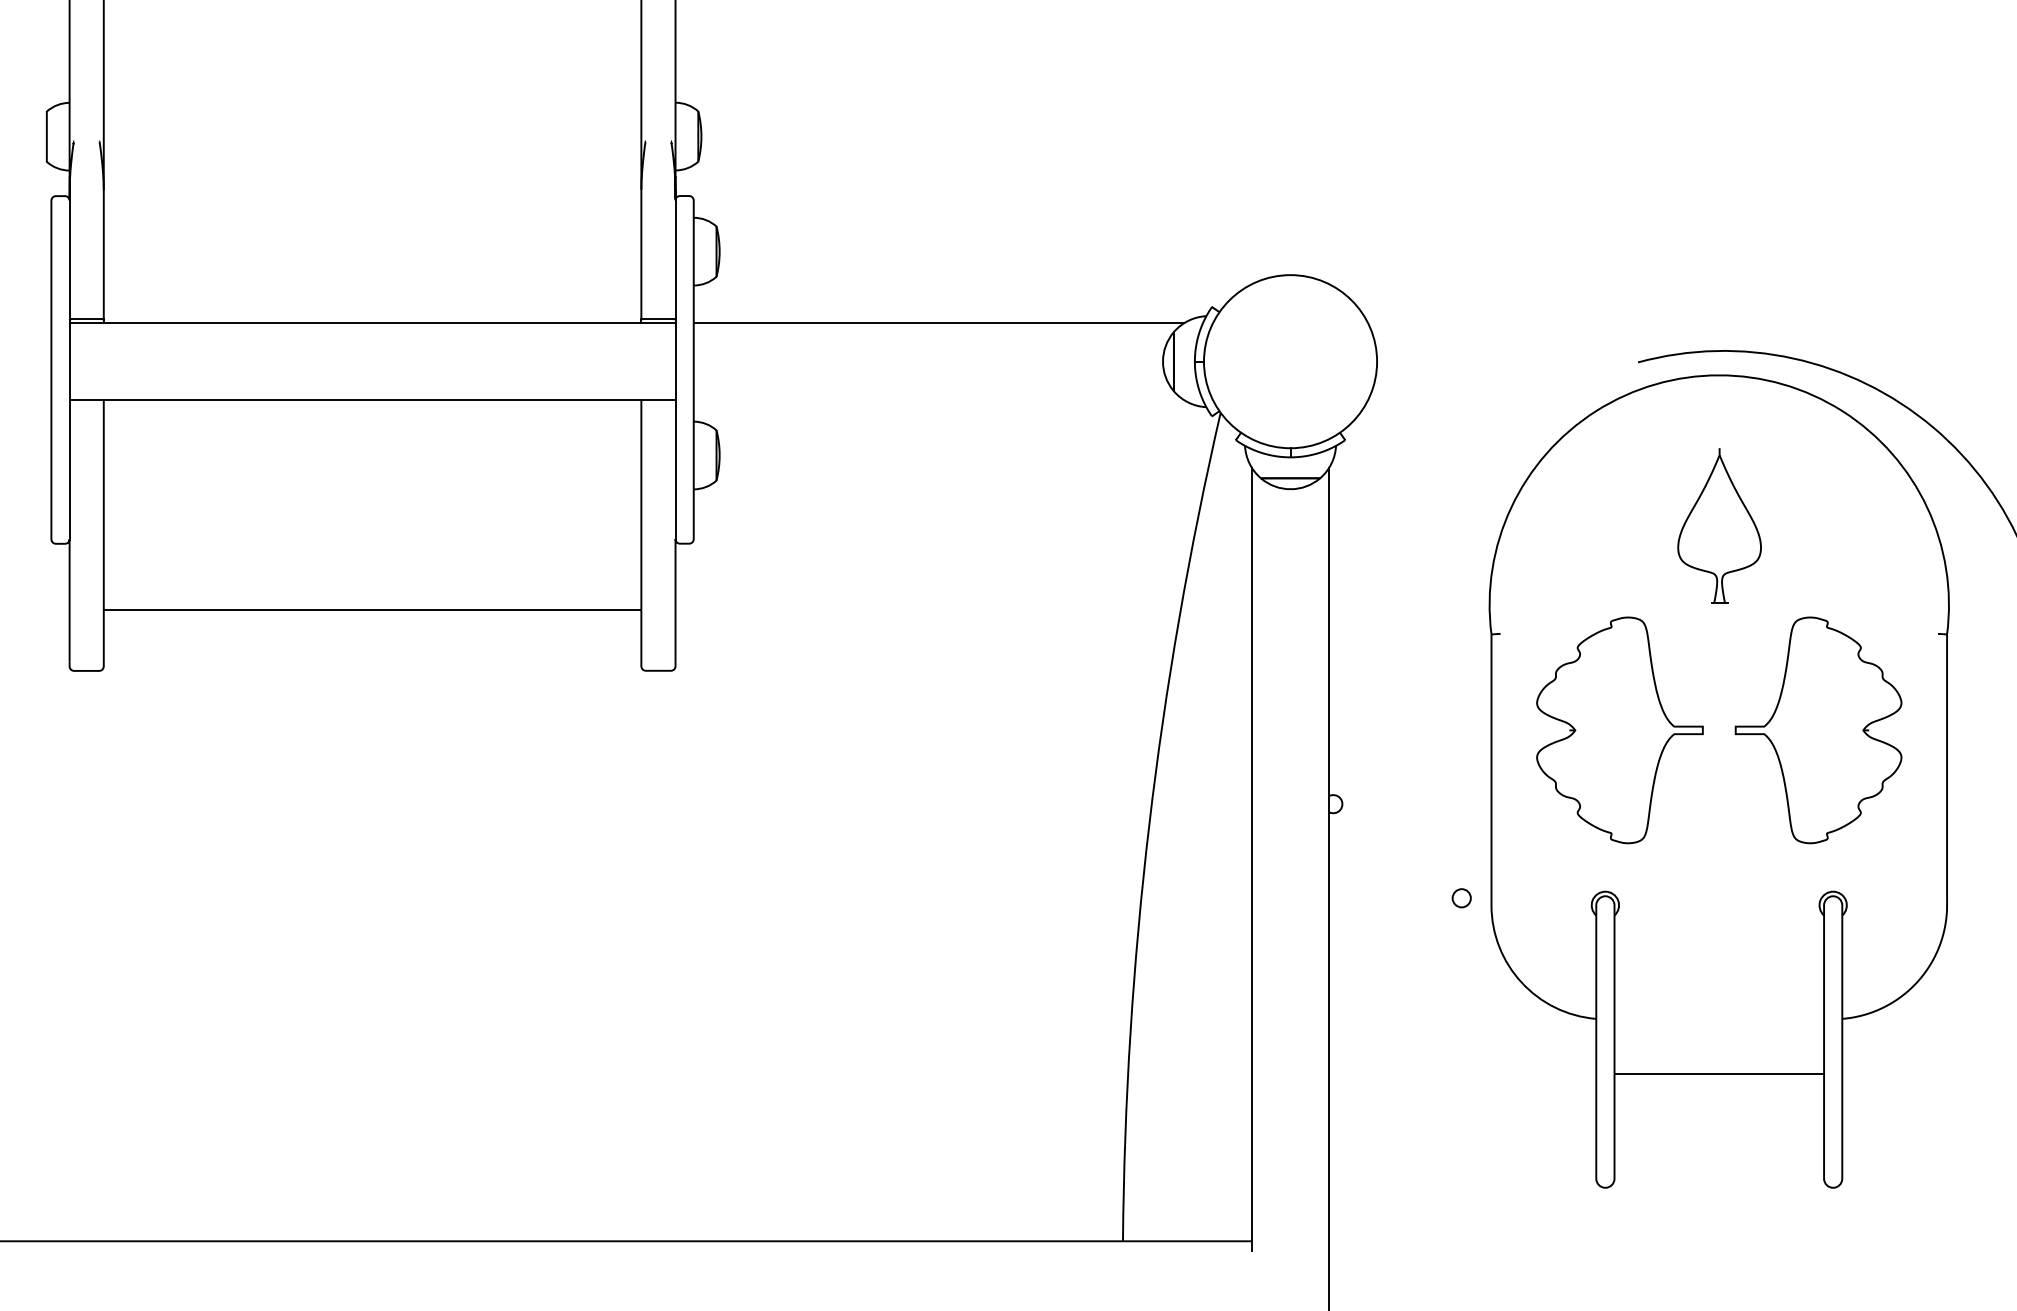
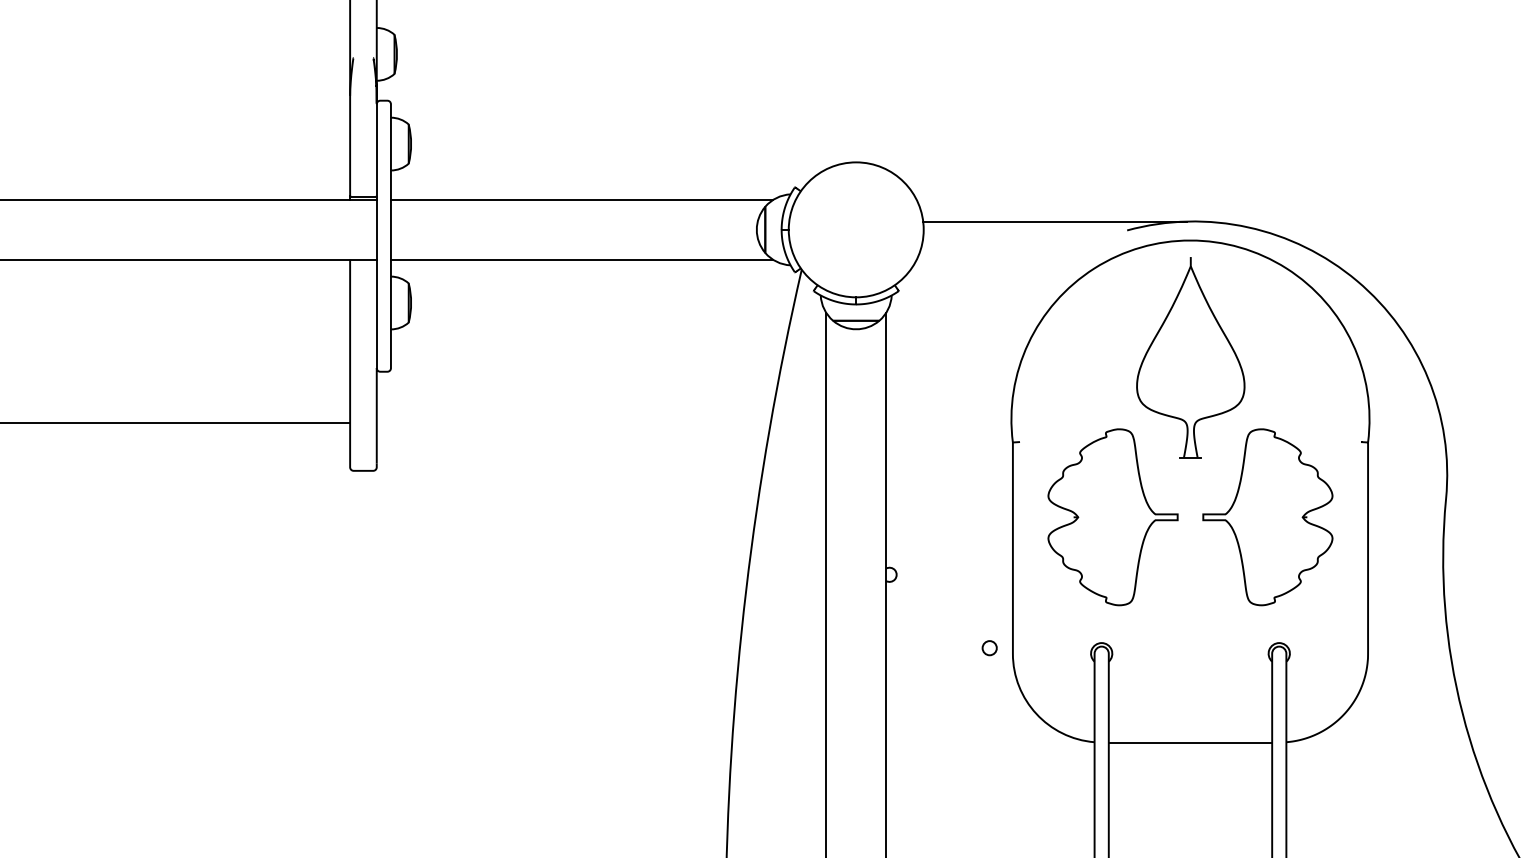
line: (1545, 351) -> (1055, 221), added
line: (938, 400) -> (581, 260), added
part: (1719, 525) -> (1190, 357), size x1.67
line: (1719, 1074) -> (1190, 742), moved

